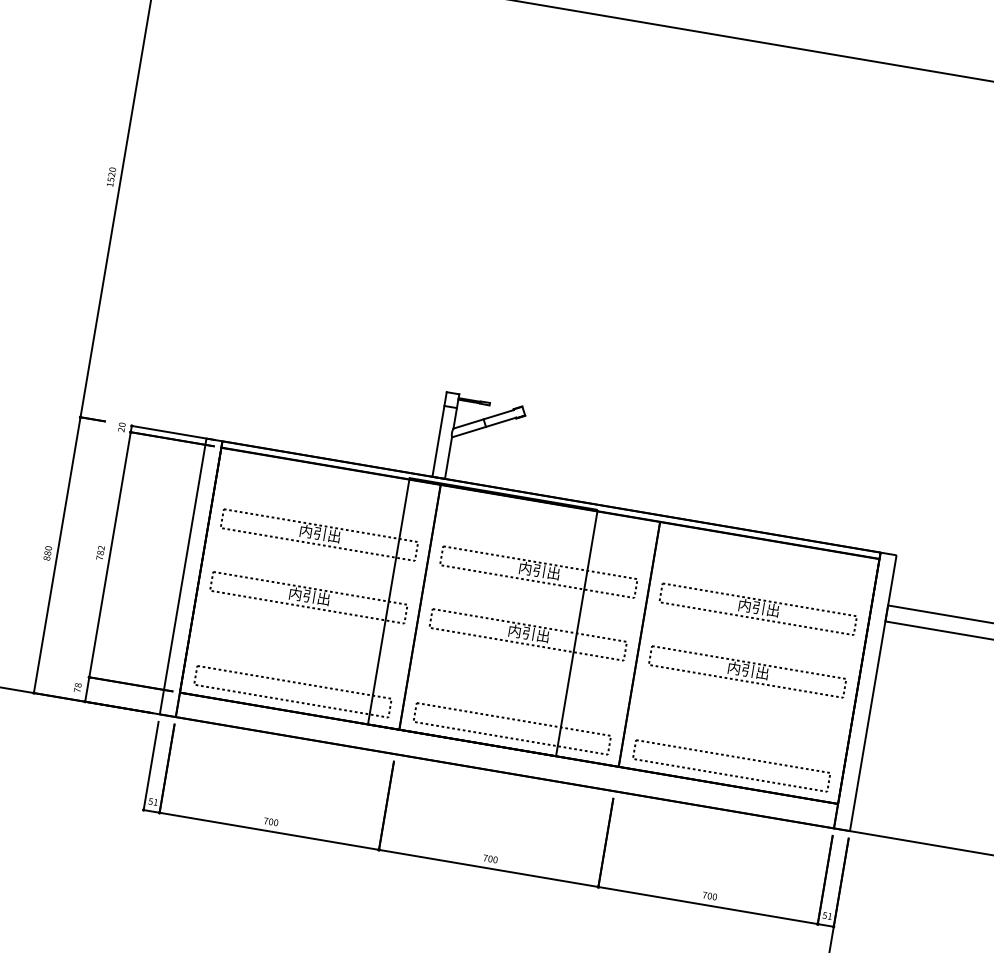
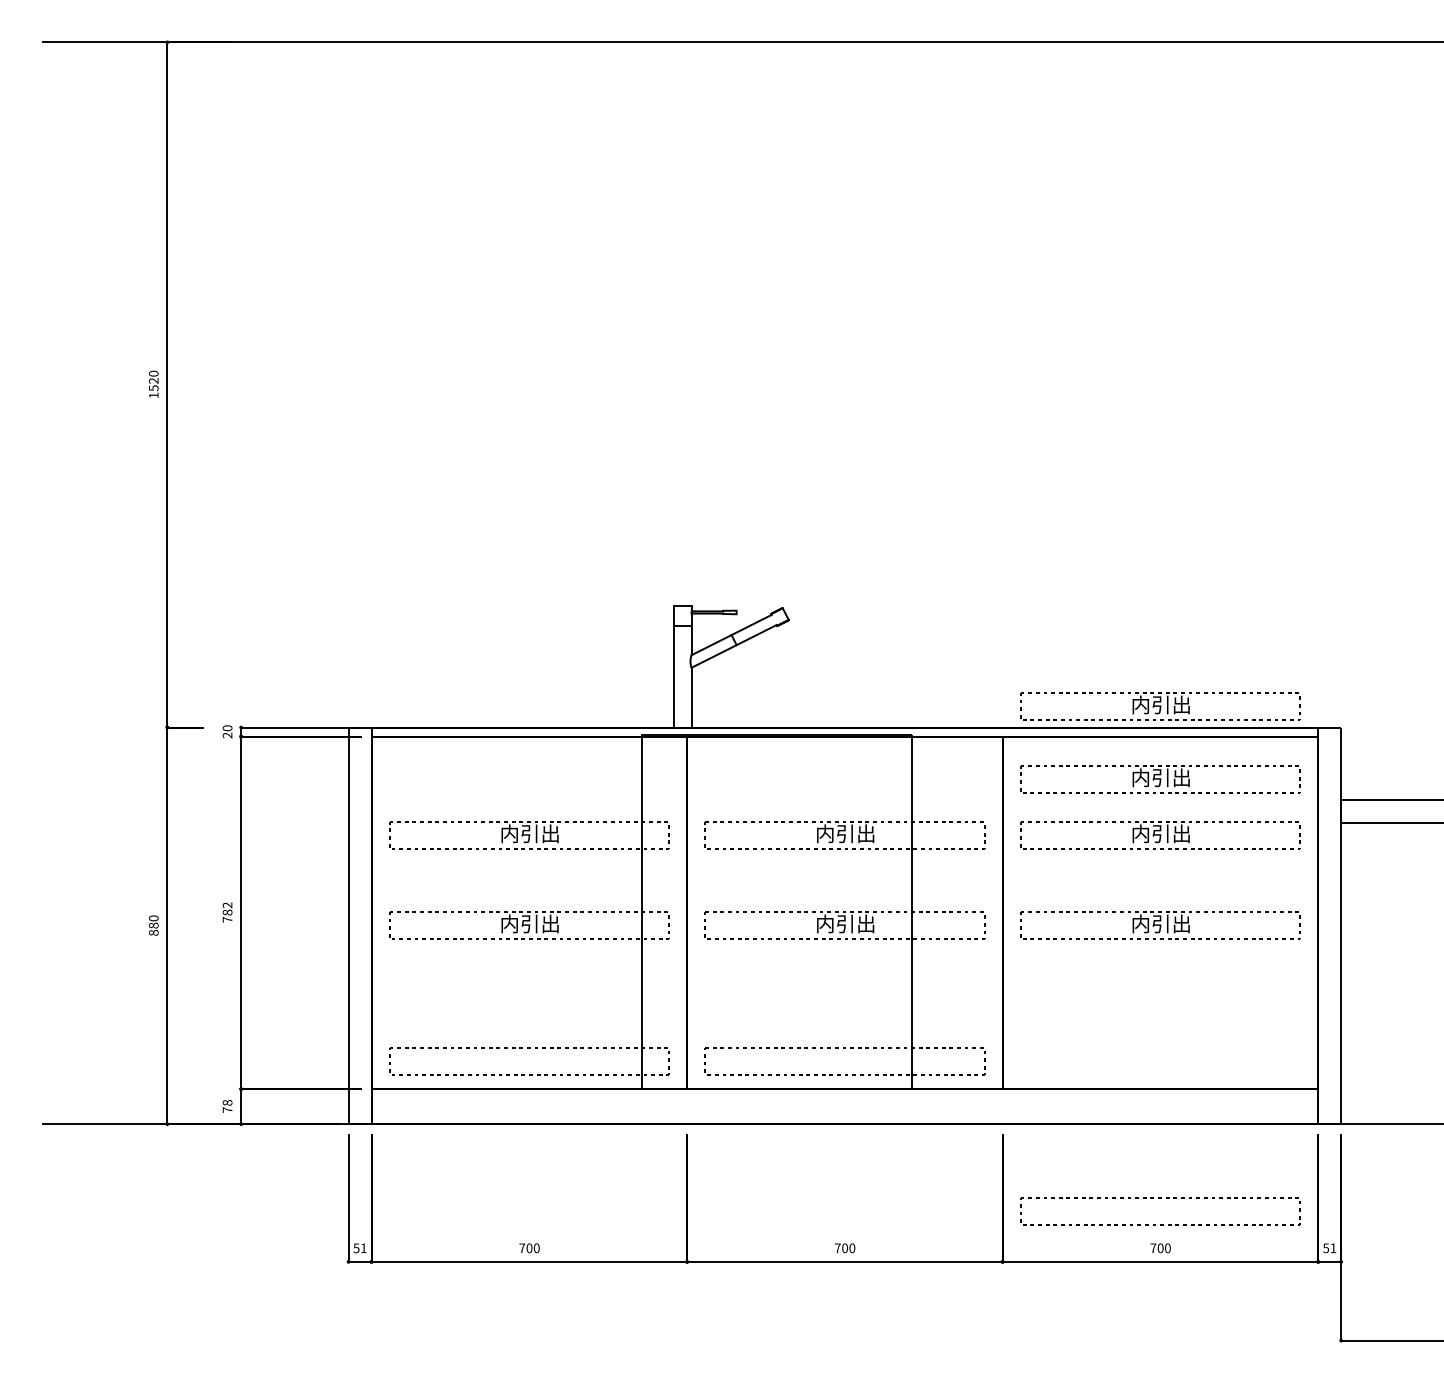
part: (773, 519) -> (1160, 706), added
part: (764, 570) -> (1160, 779), added
part: (733, 757) -> (1160, 1198), moved

